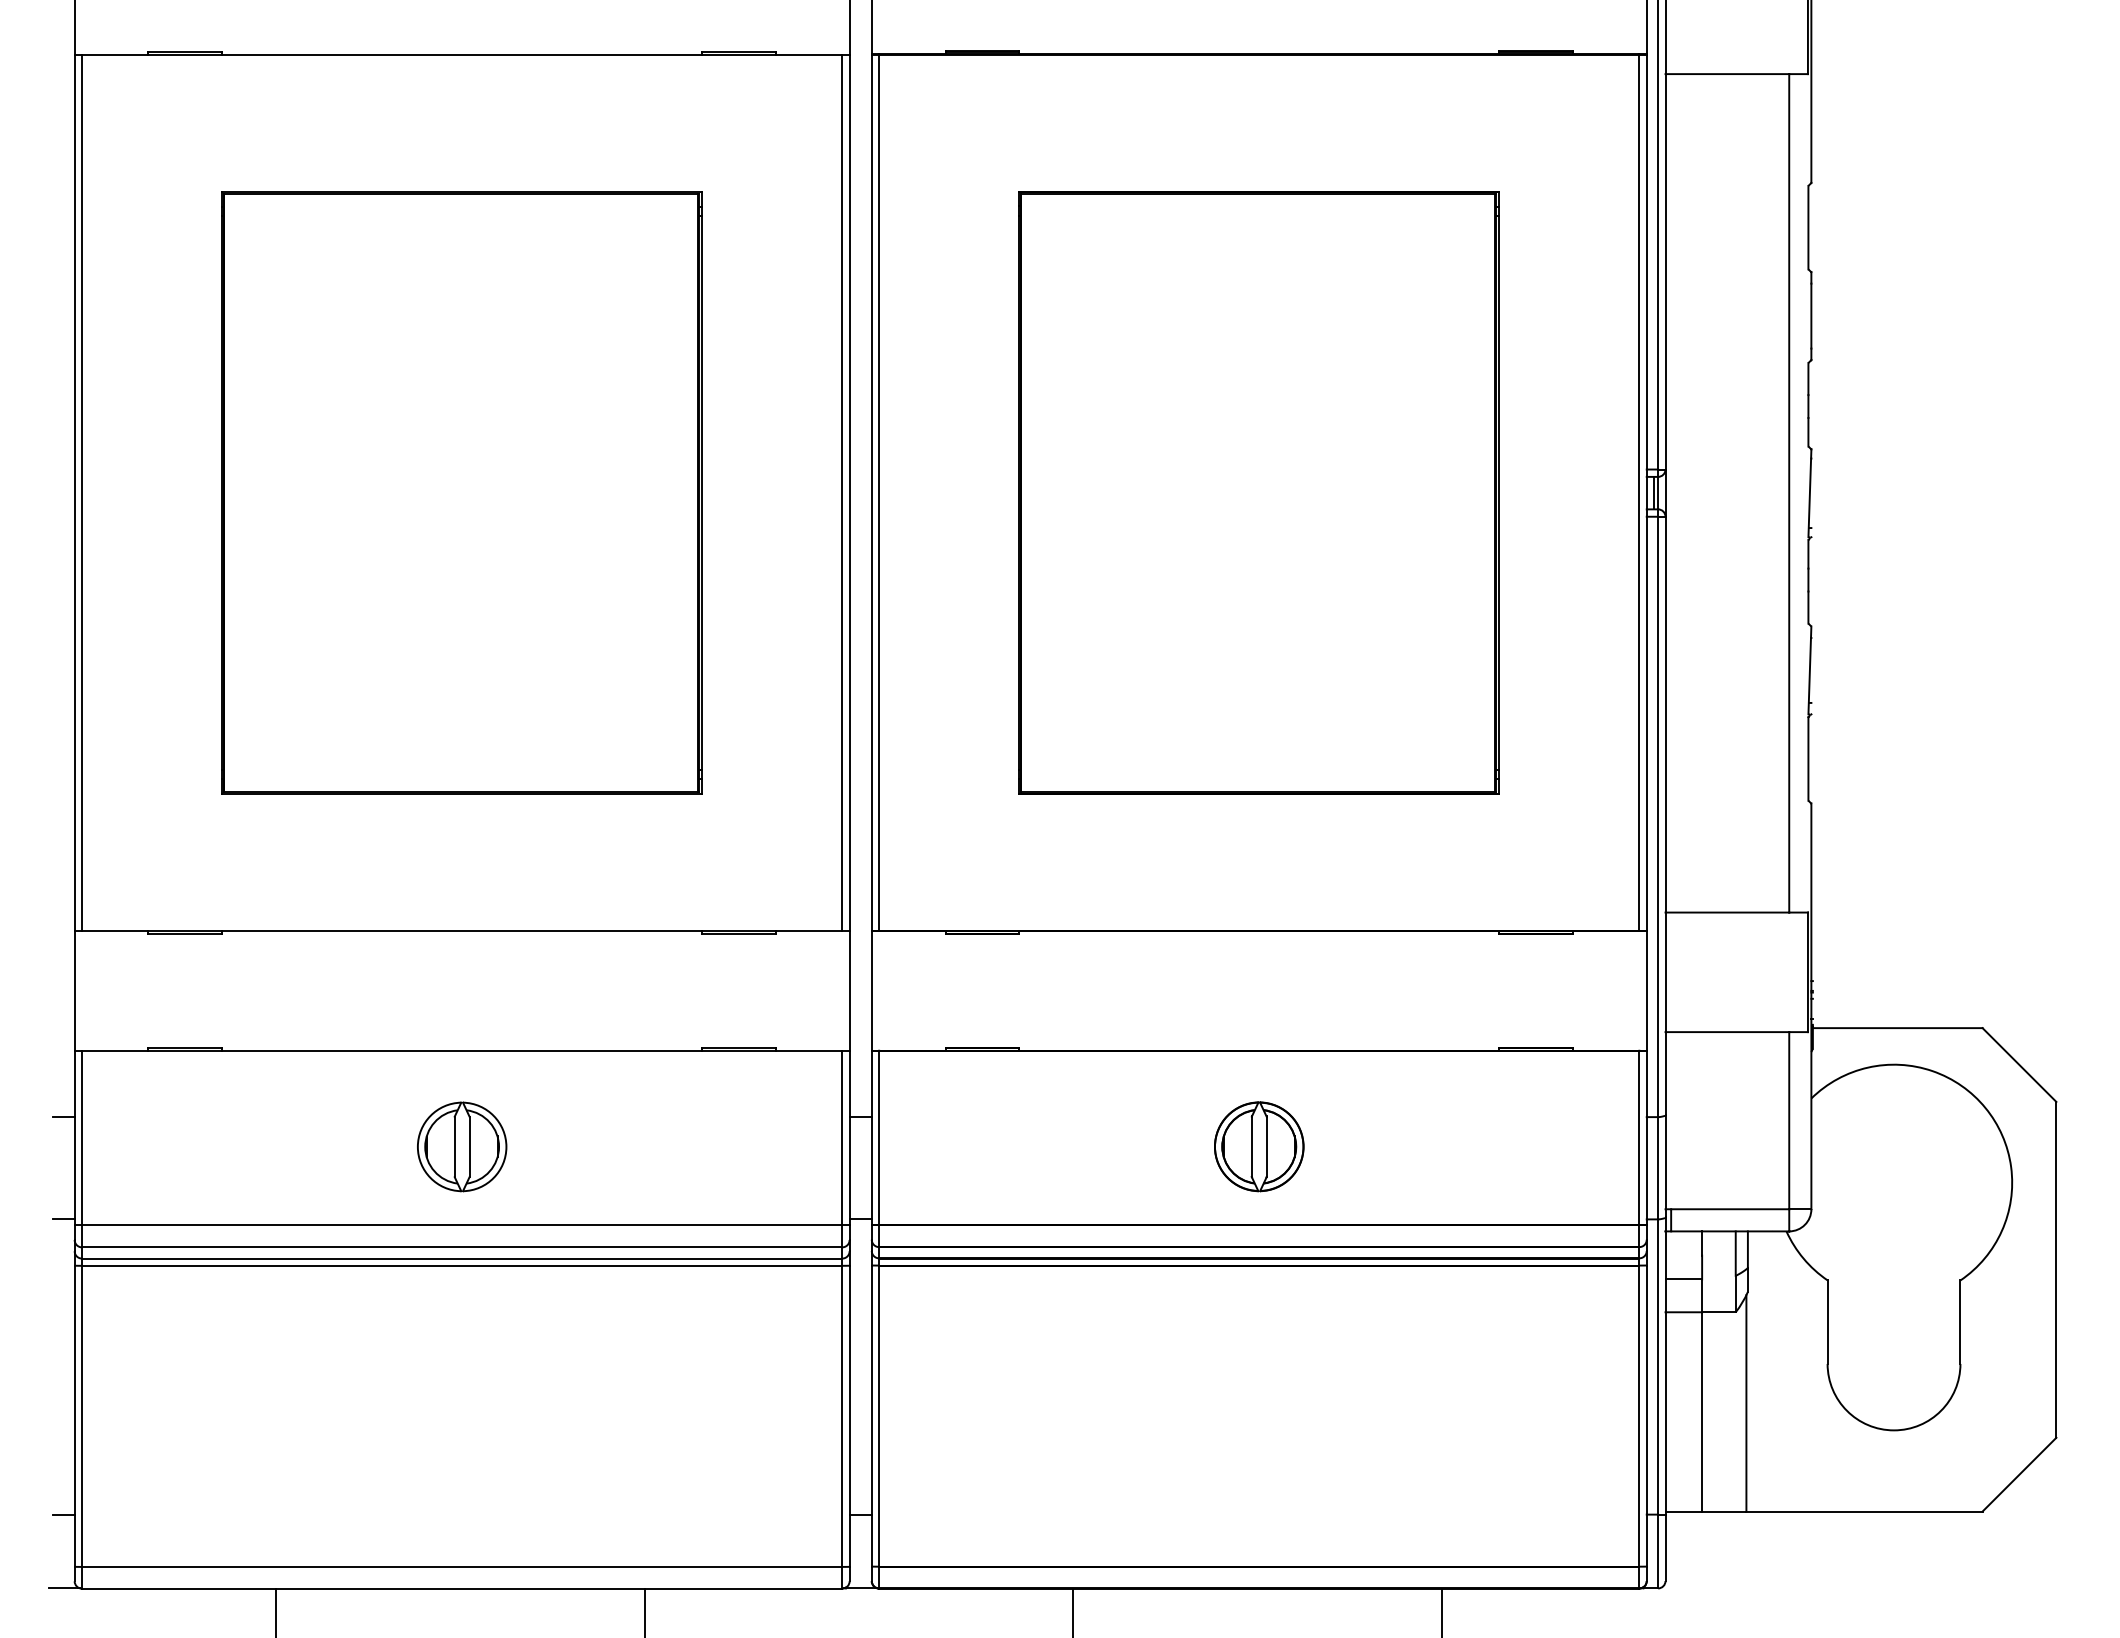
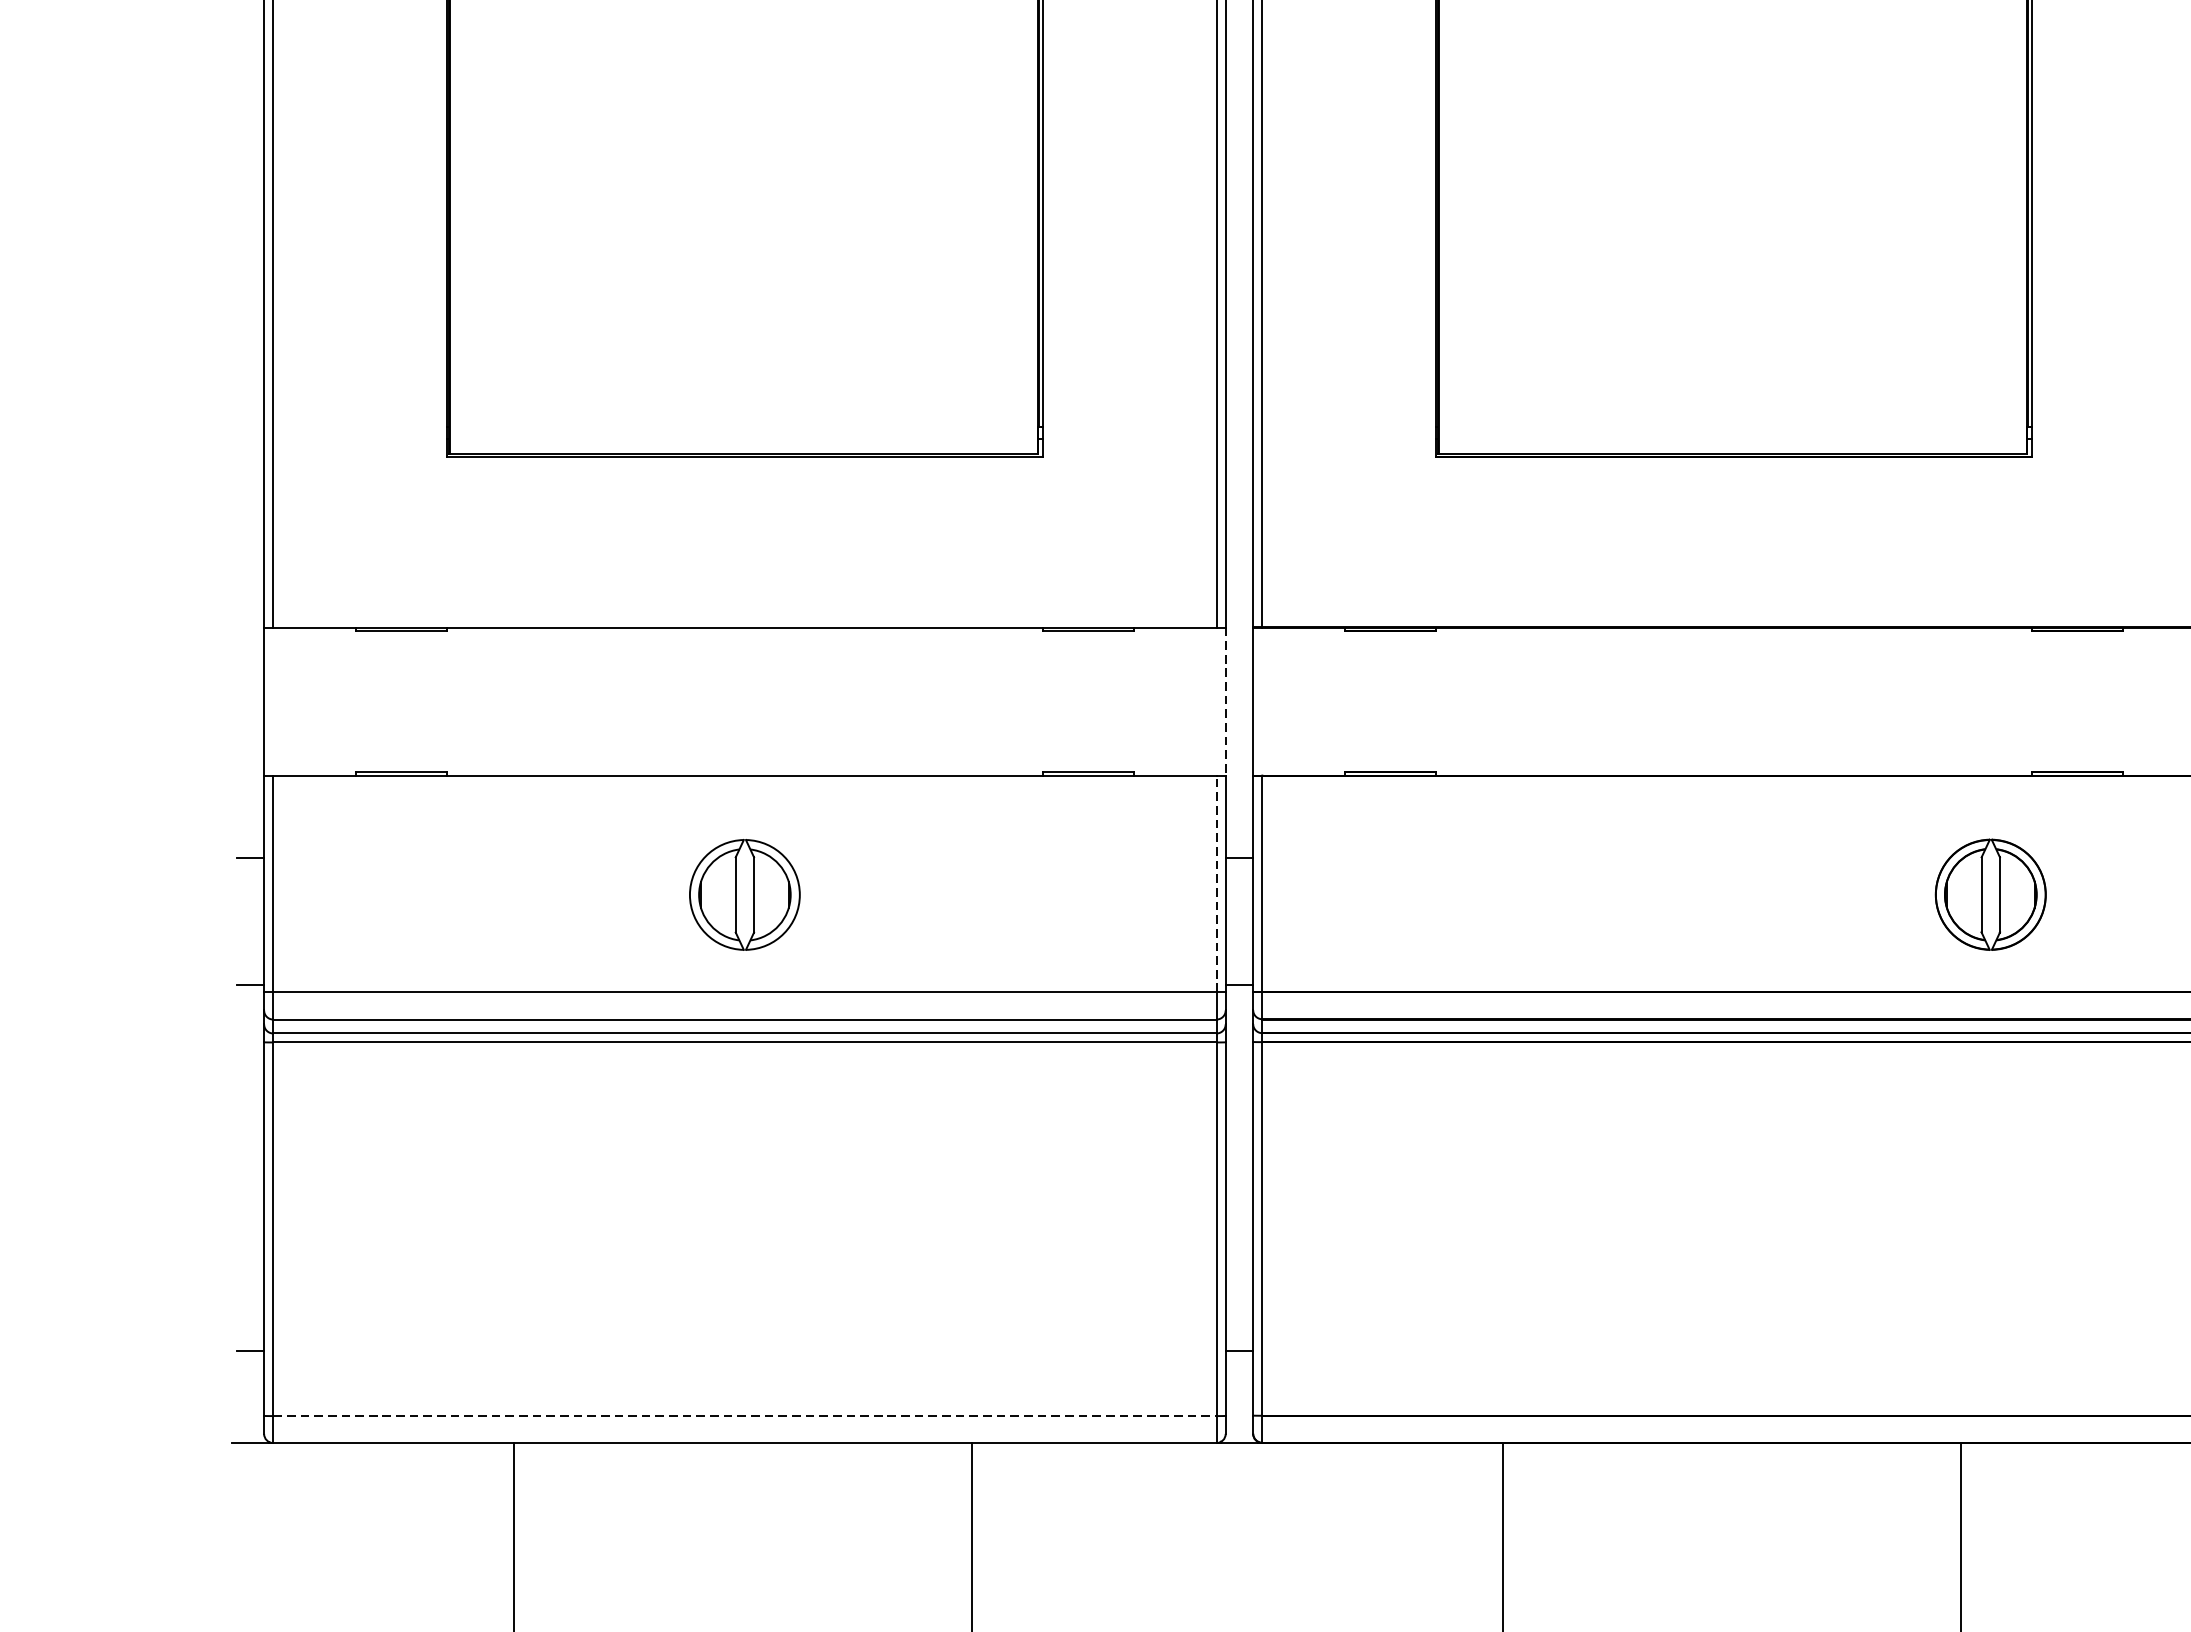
line: (849, 991) -> (1225, 702), solid -> dashed
line: (842, 1137) -> (1216, 883), solid -> dashed
part: (1259, 1146) -> (1991, 894), moved
line: (462, 1566) -> (745, 1415), solid -> dashed

